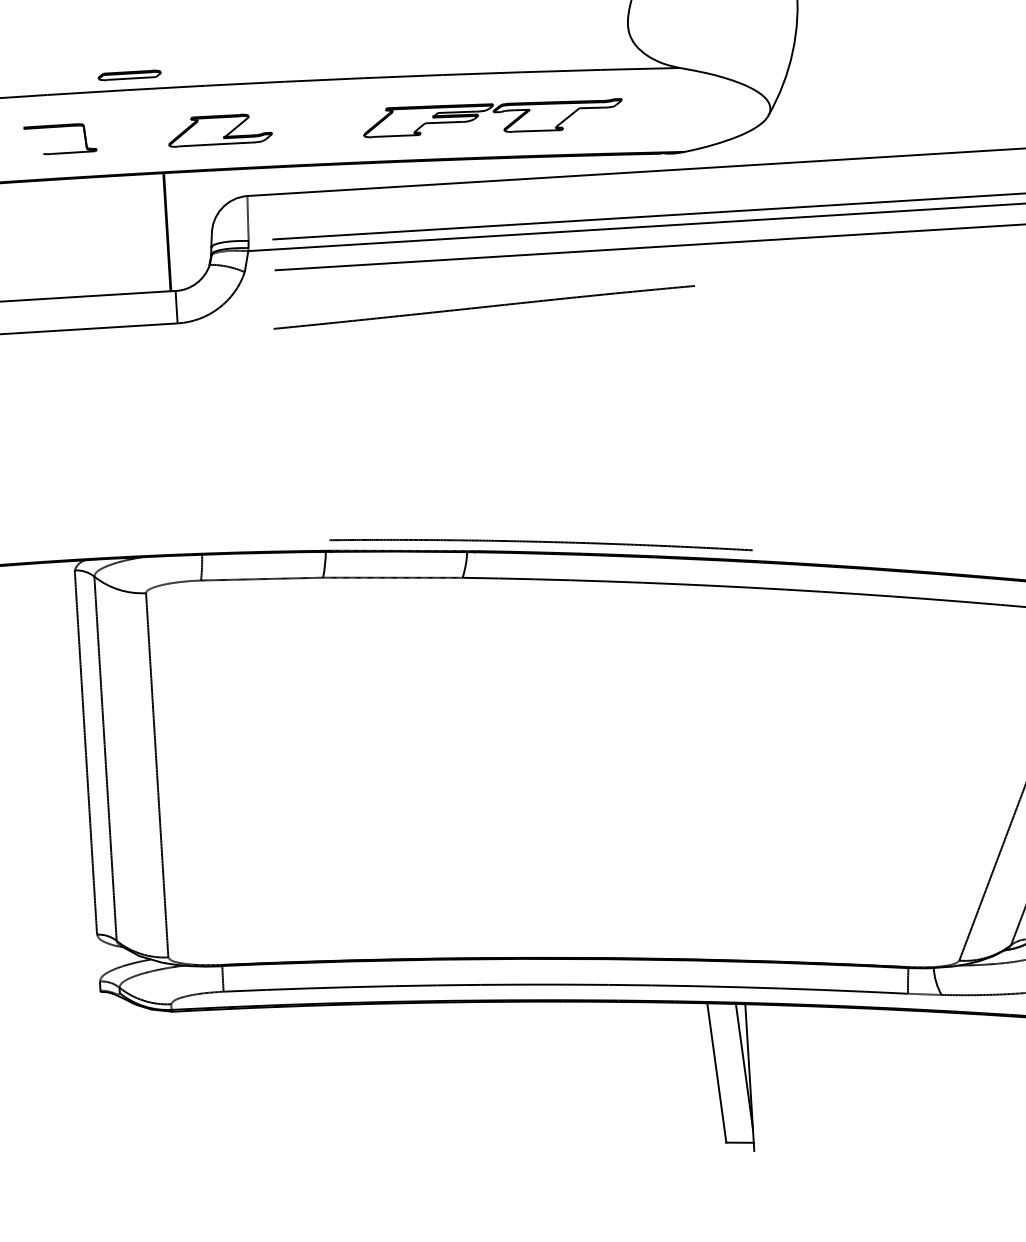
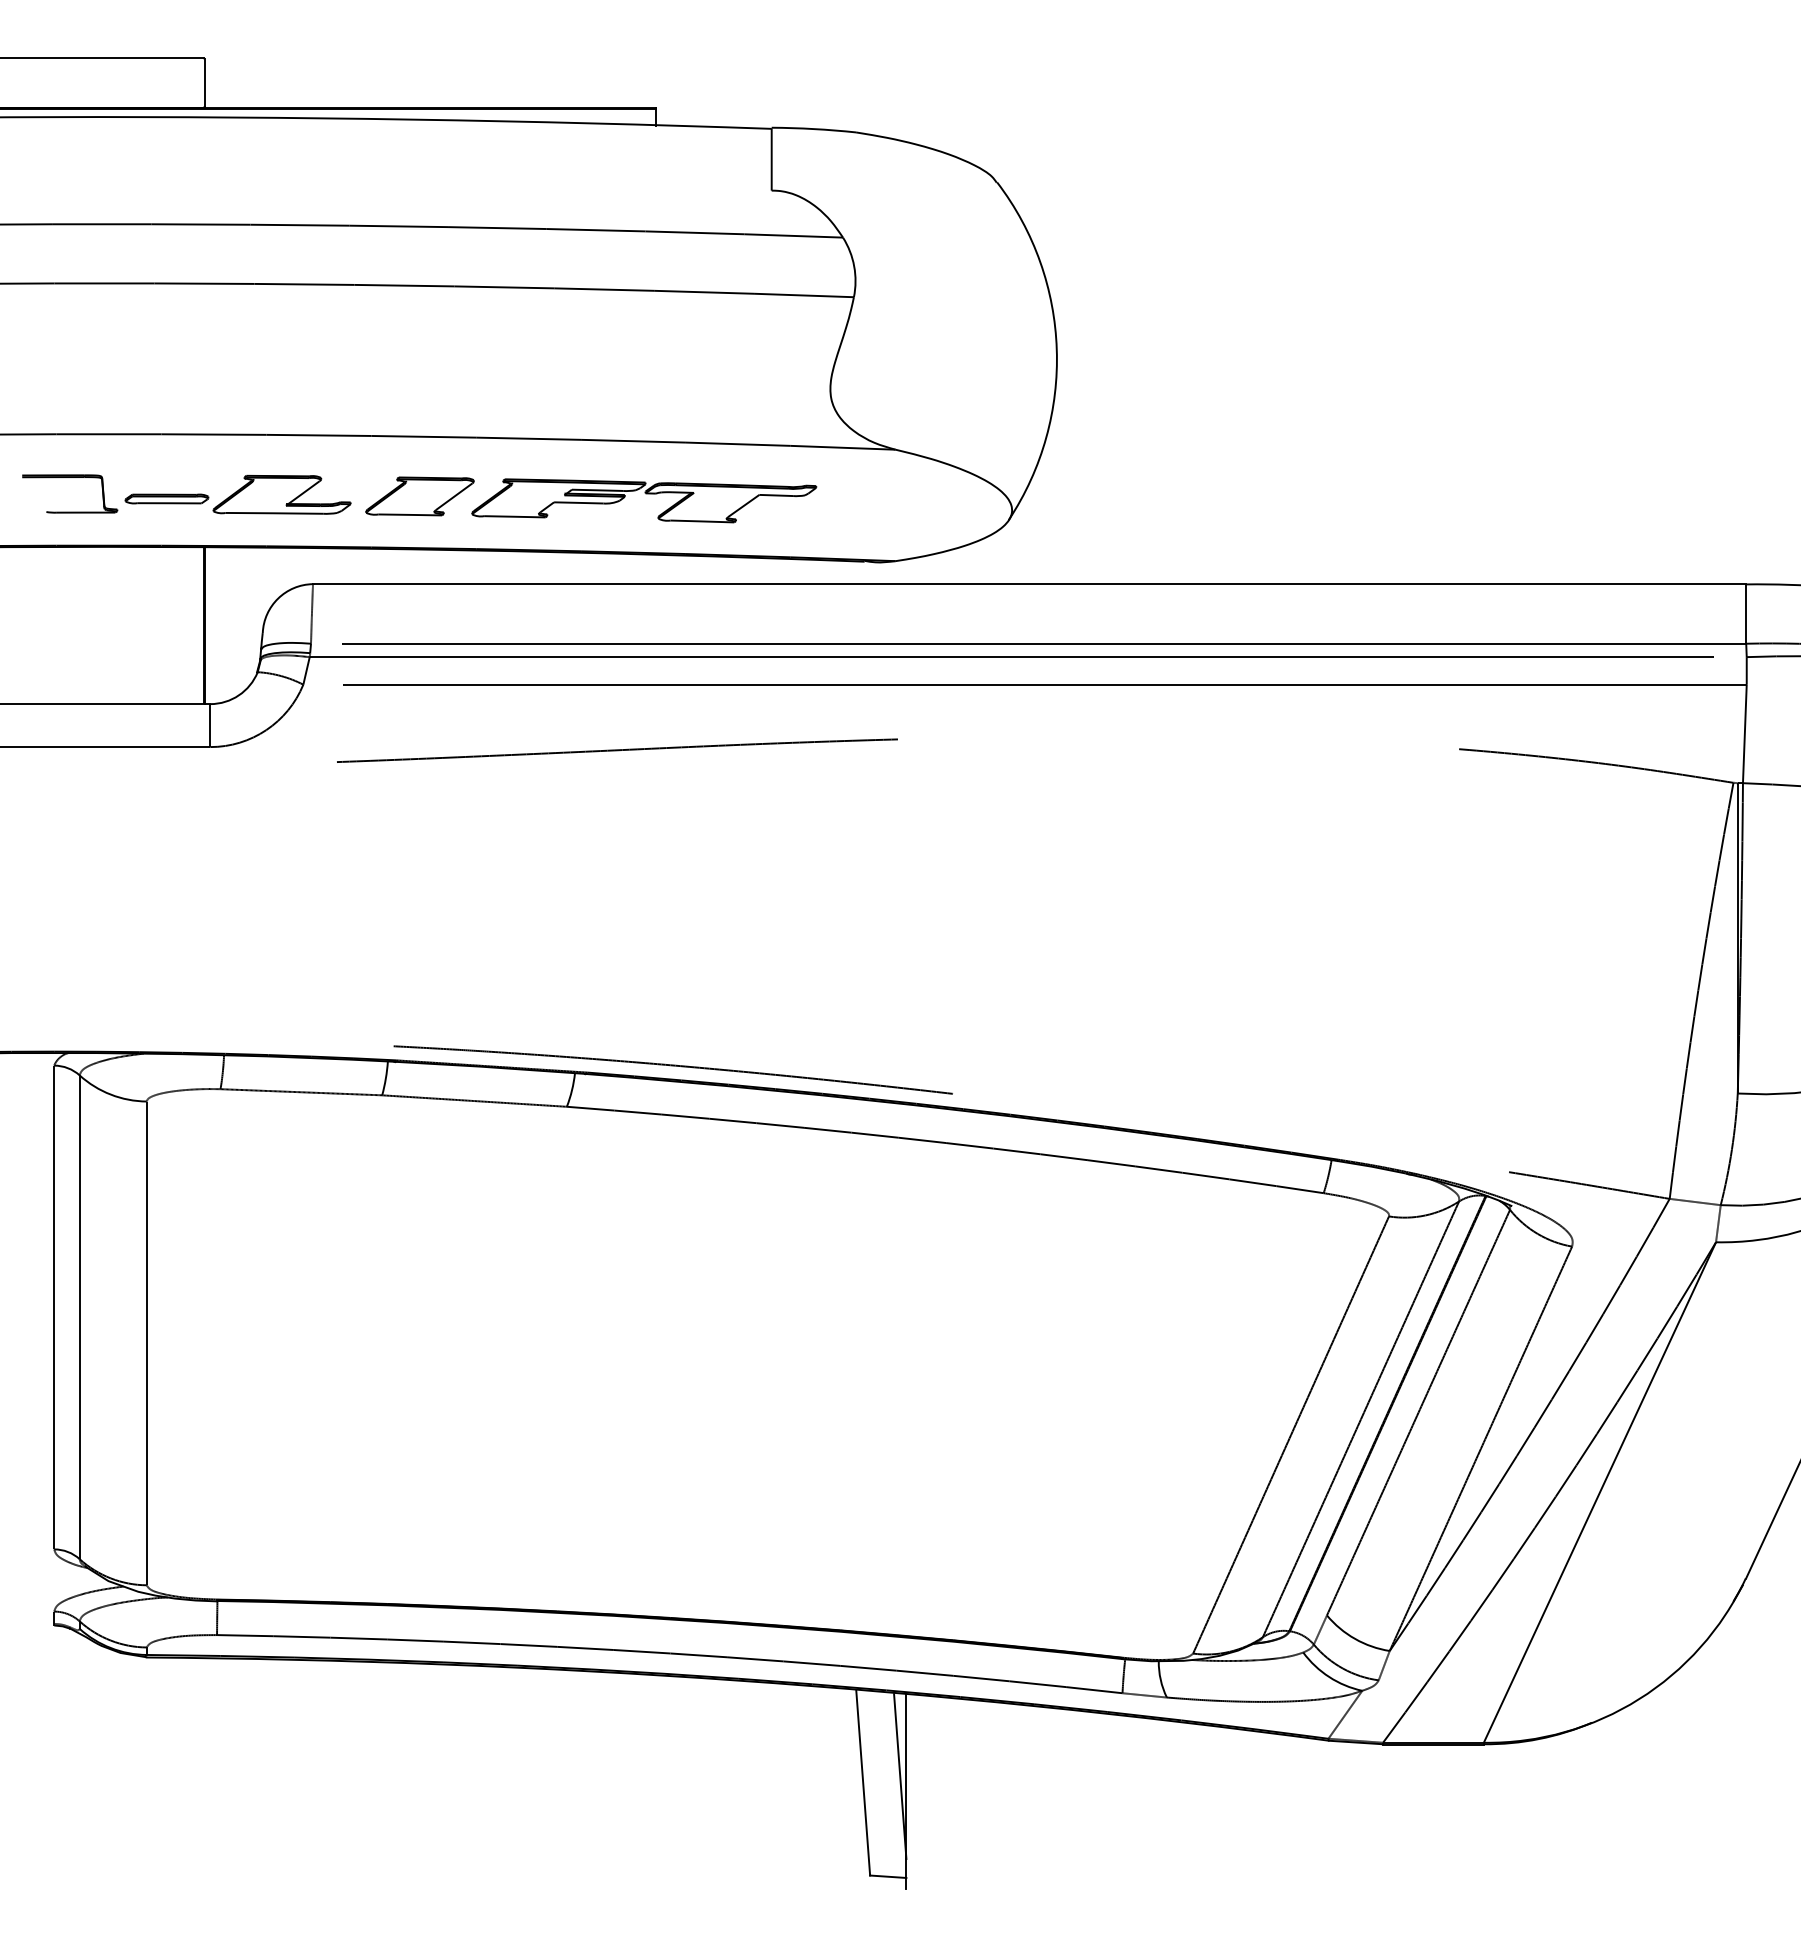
part: (129, 75) -> (166, 498), moved
part: (323, 125) -> (419, 496), added

